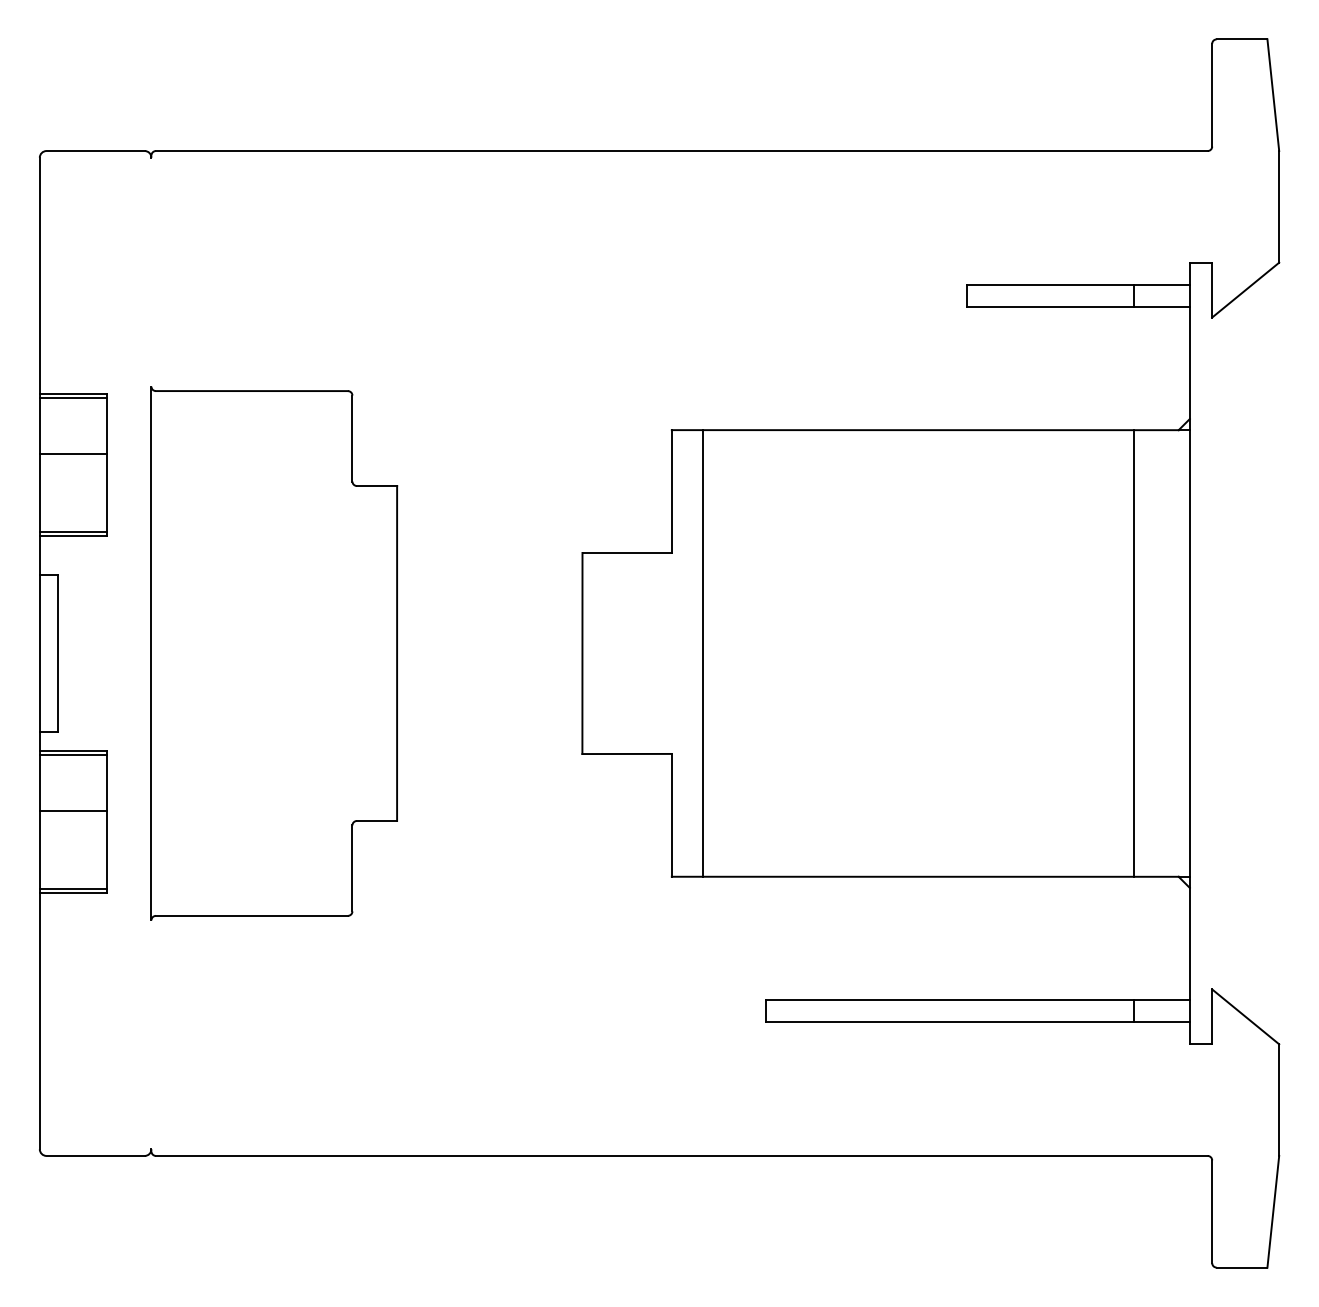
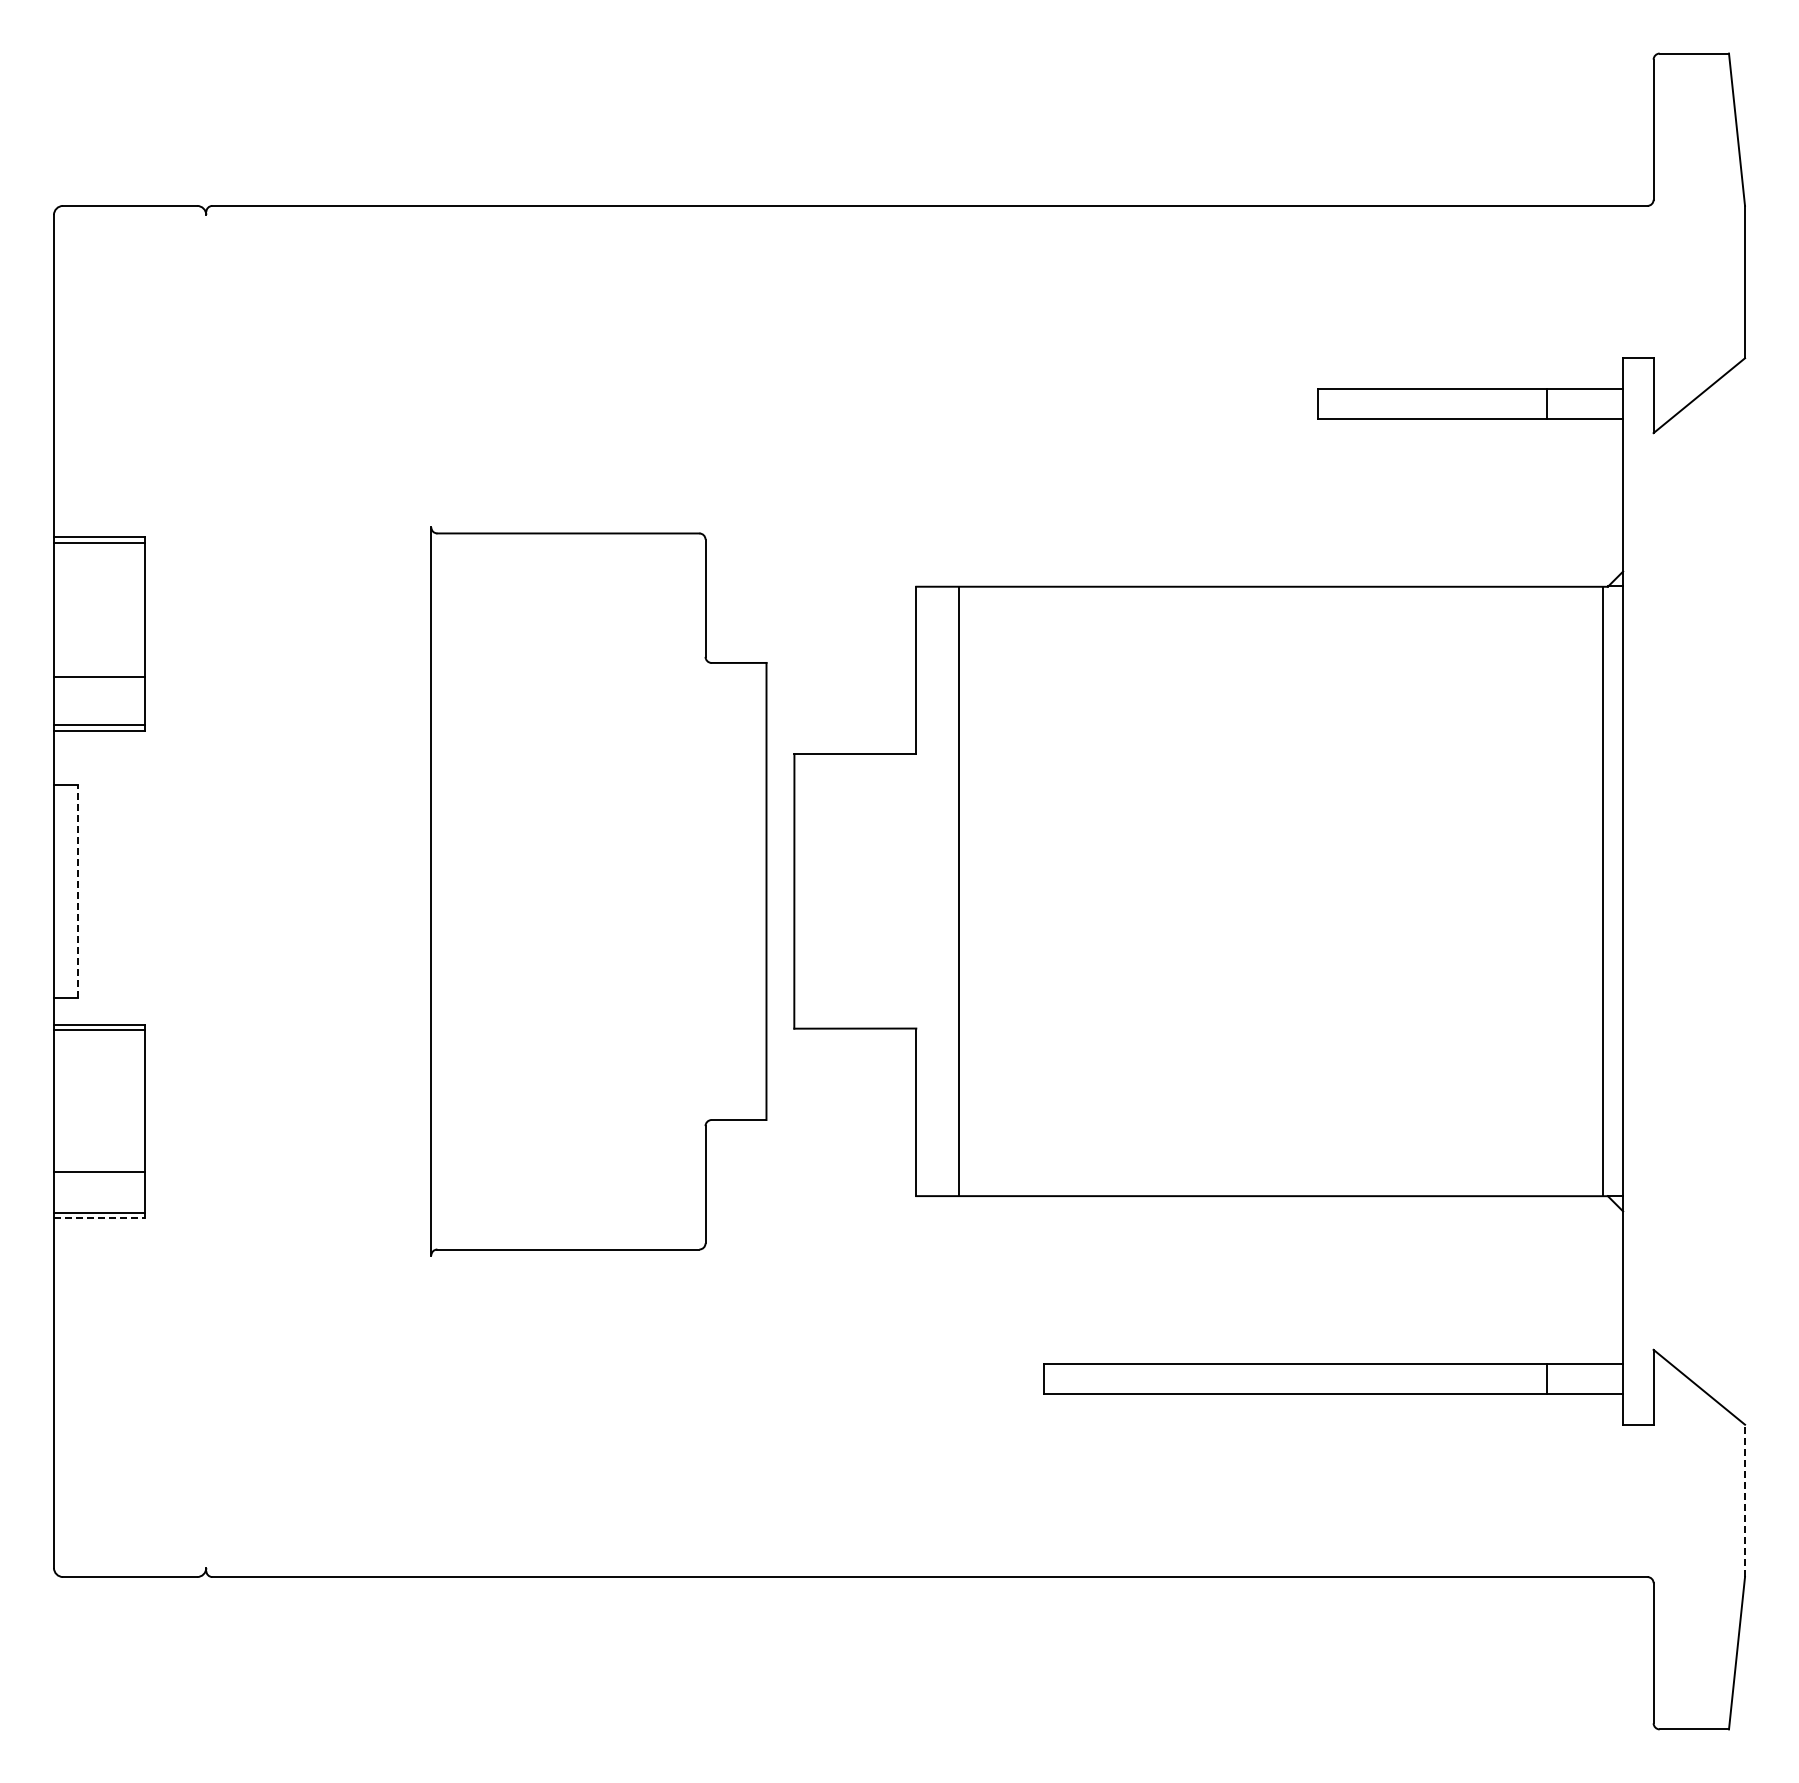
line: (73, 453) -> (99, 676), moved
line: (57, 653) -> (78, 891), solid -> dashed
part: (273, 653) -> (598, 891), moved
line: (1133, 653) -> (1602, 891), moved
line: (73, 811) -> (99, 1172), moved
line: (73, 893) -> (99, 1218), solid -> dashed
line: (1279, 1099) -> (1745, 1500), solid -> dashed

